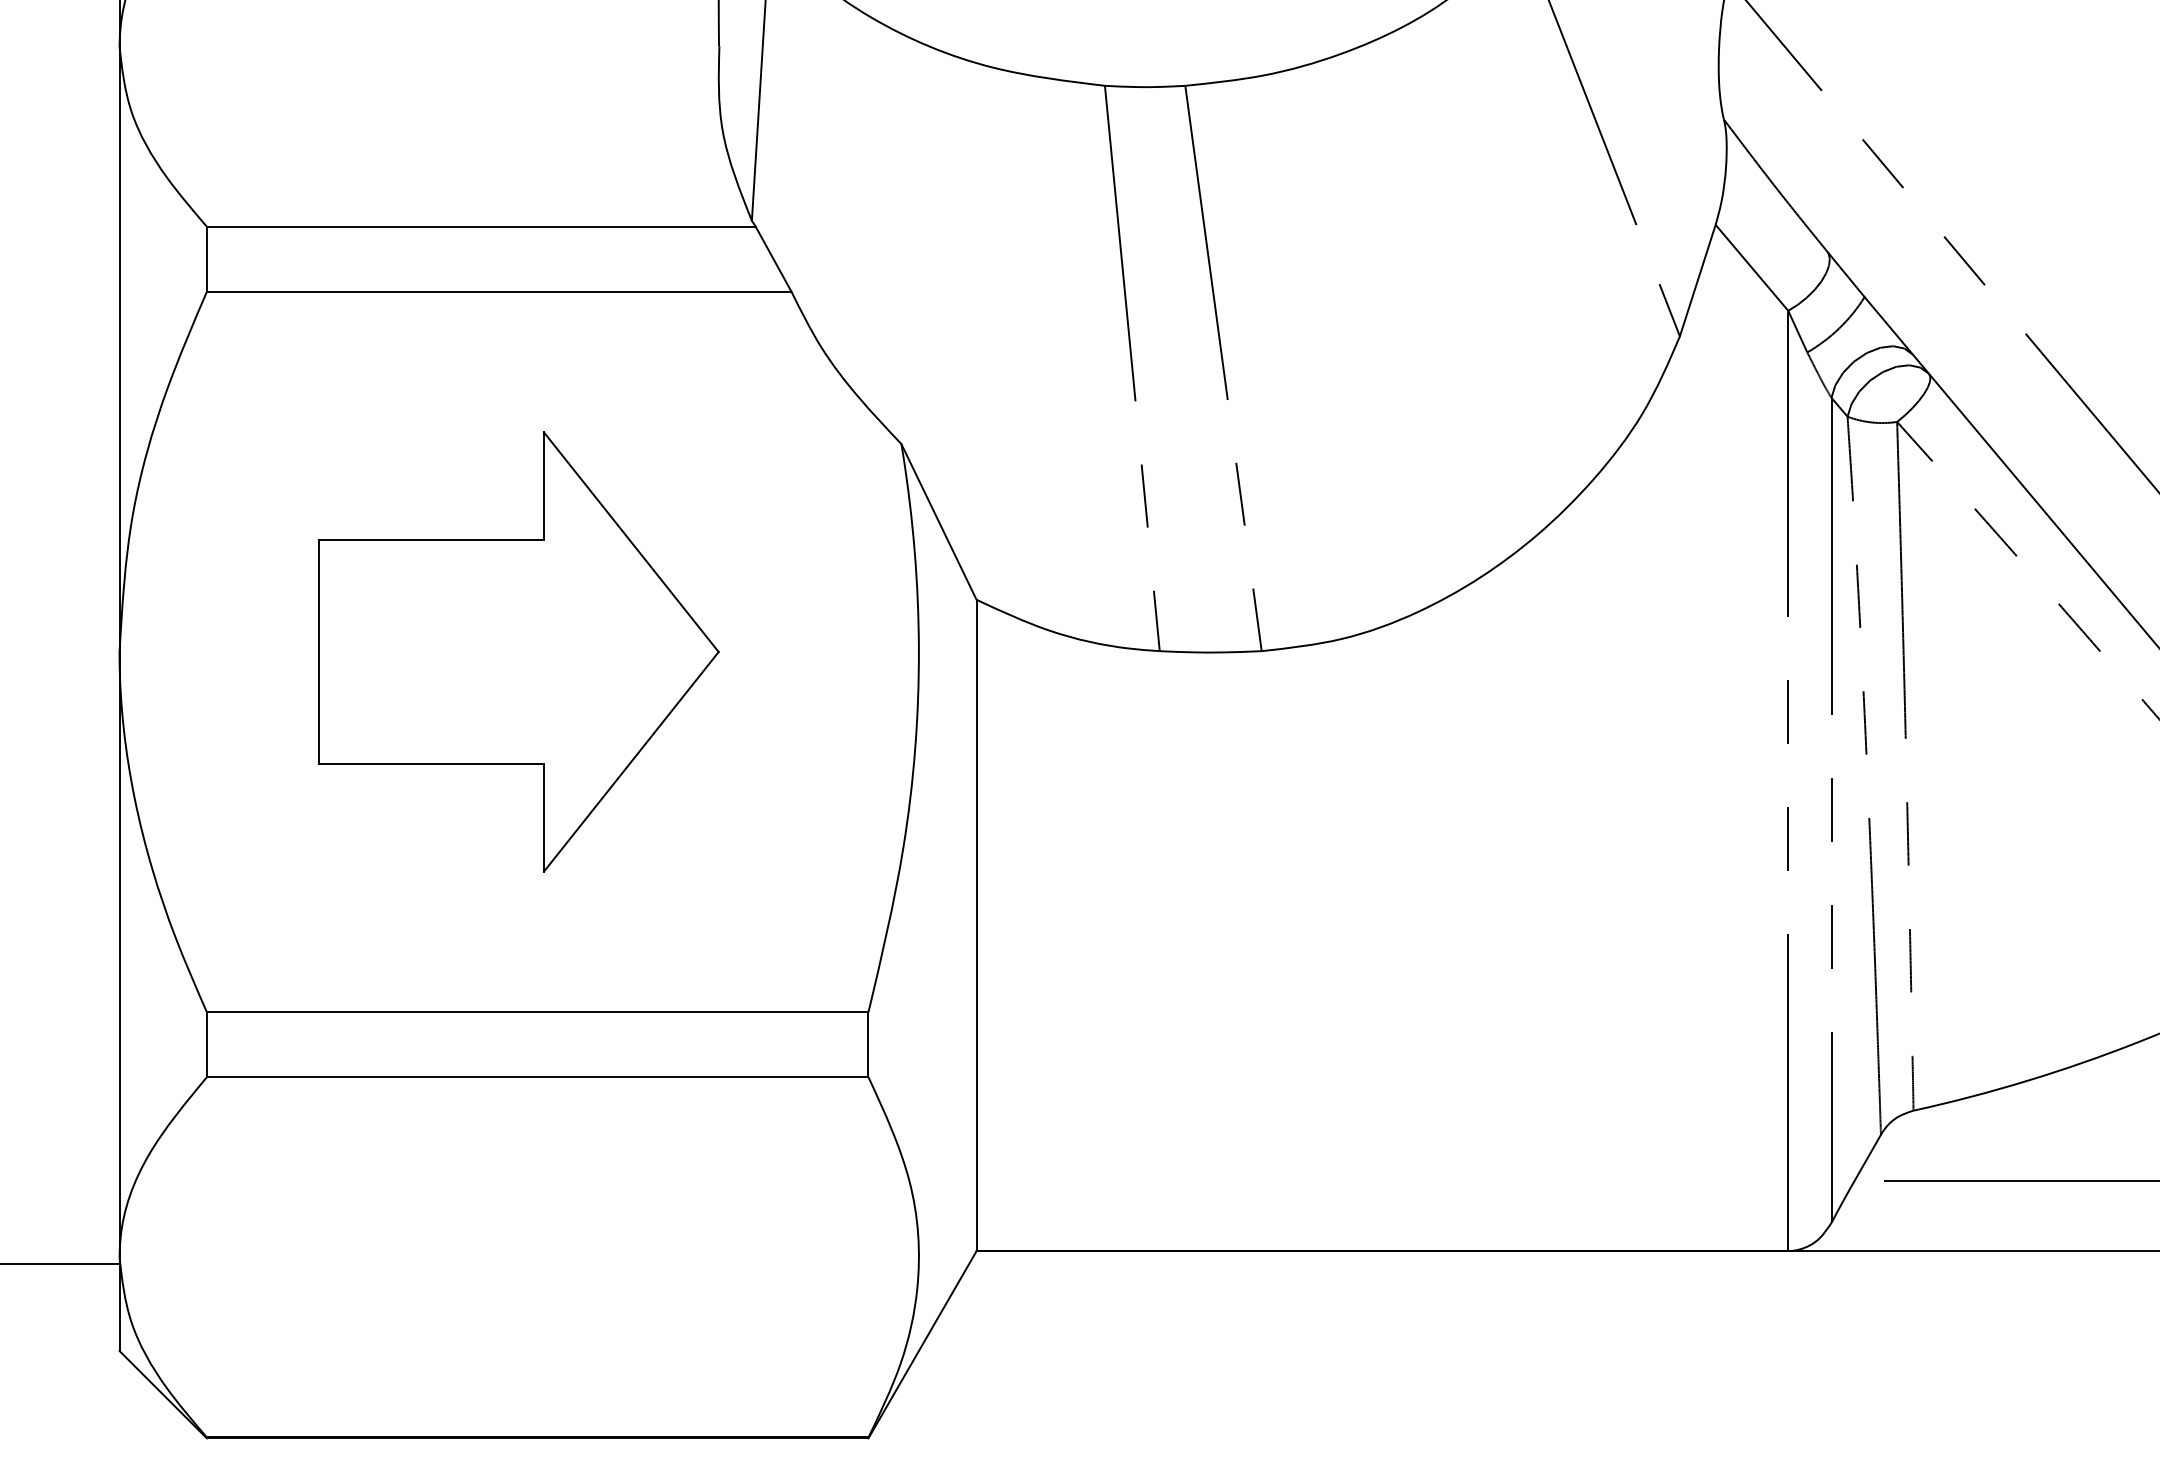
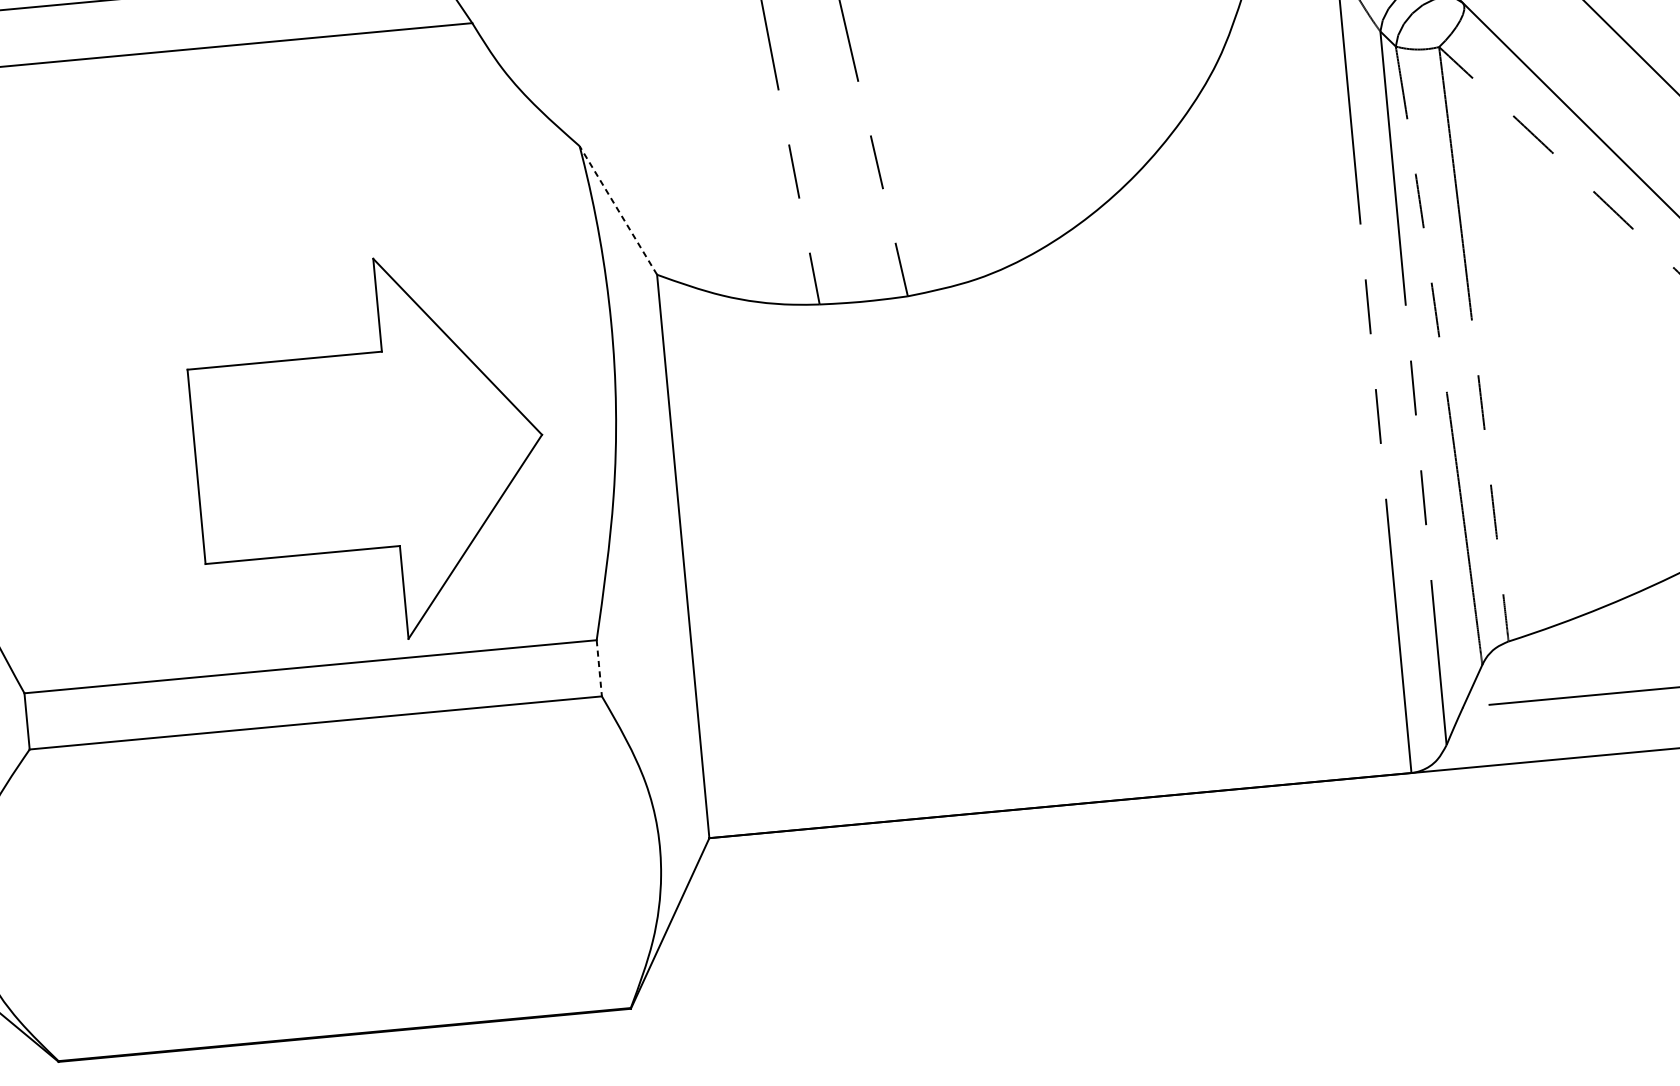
line: (938, 521) -> (617, 210), solid -> dashed
part: (518, 651) -> (368, 450), moved
line: (868, 1045) -> (599, 668), solid -> dashed

